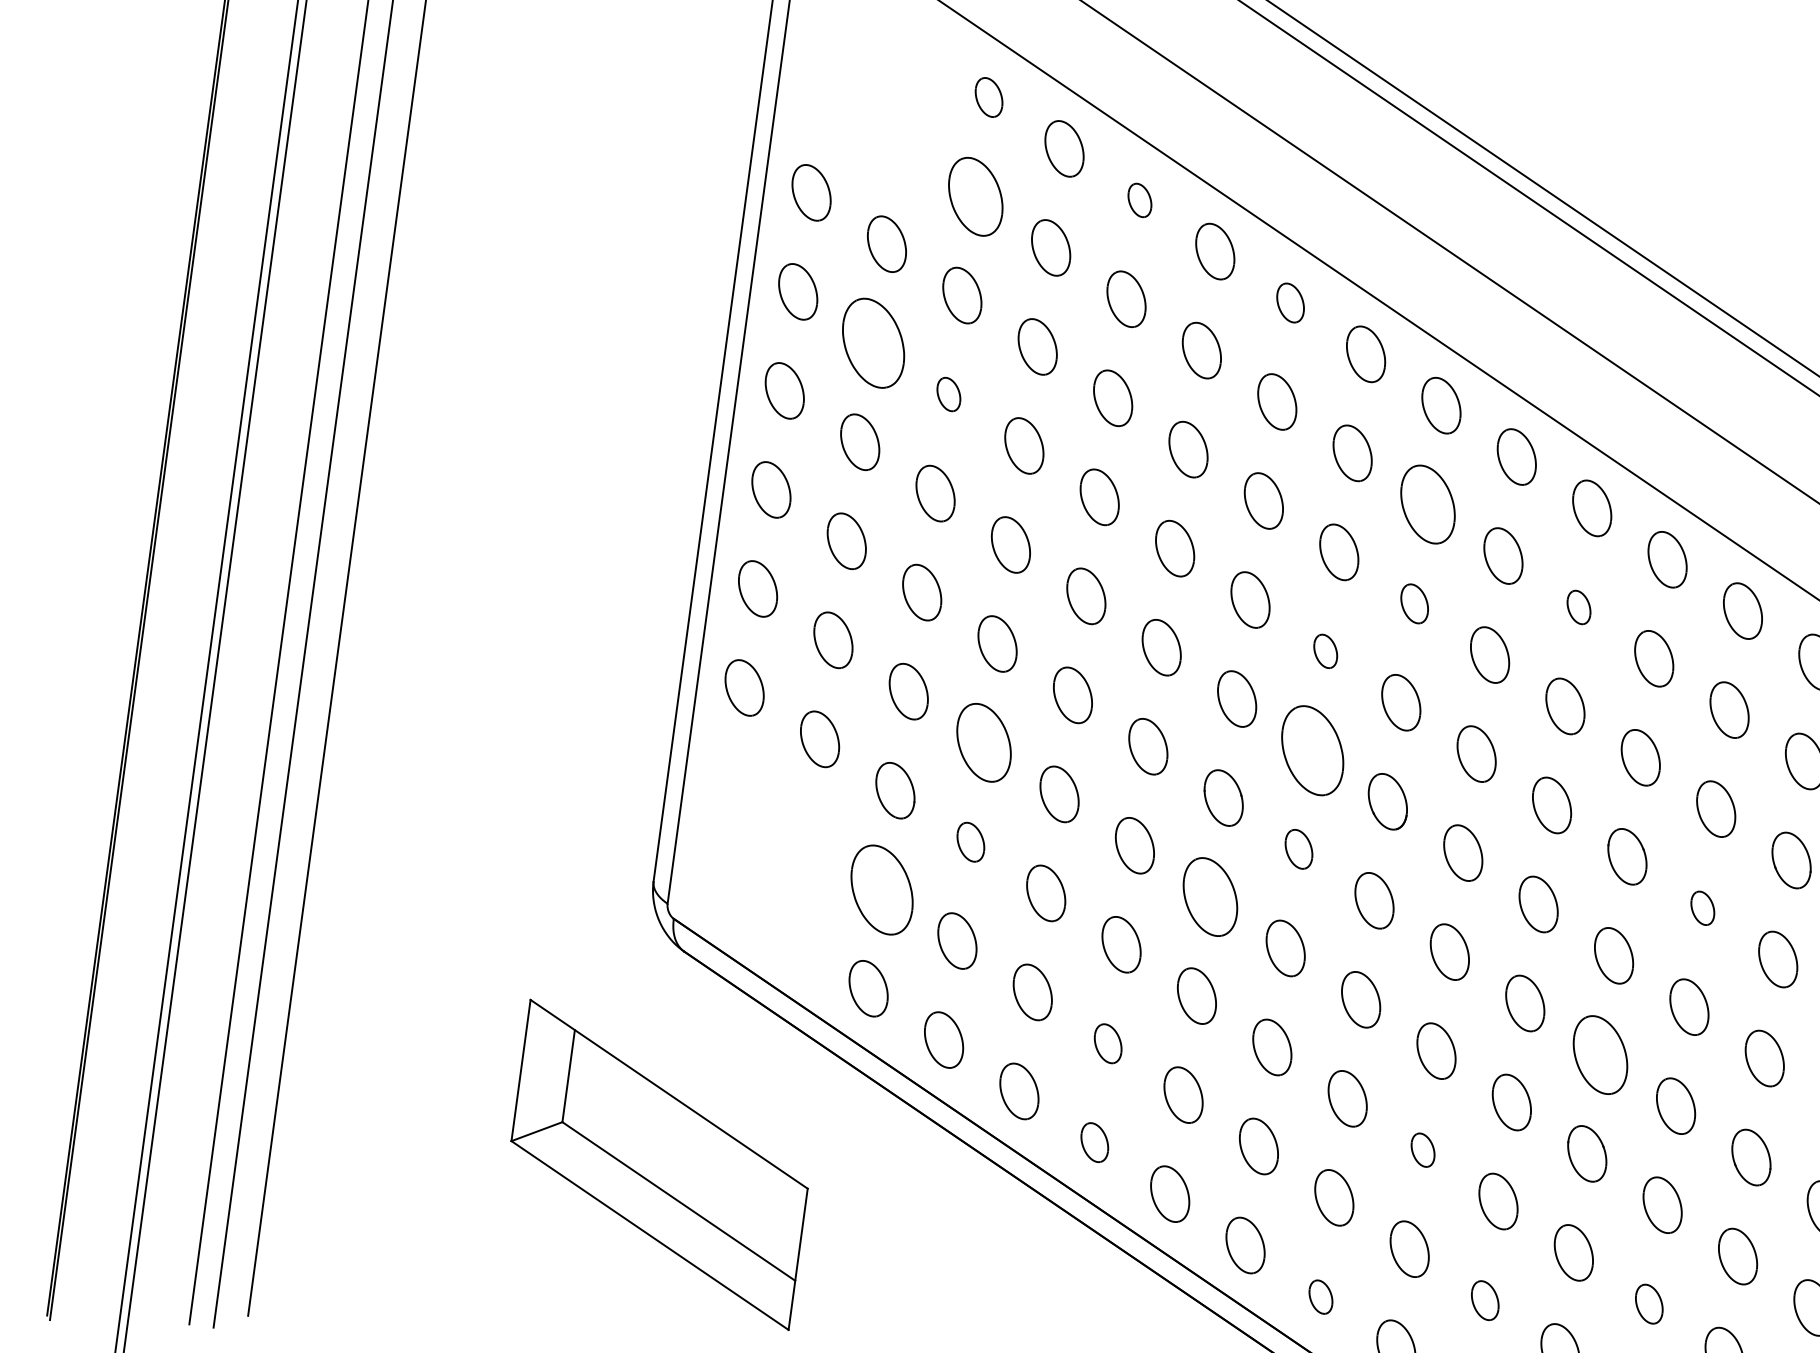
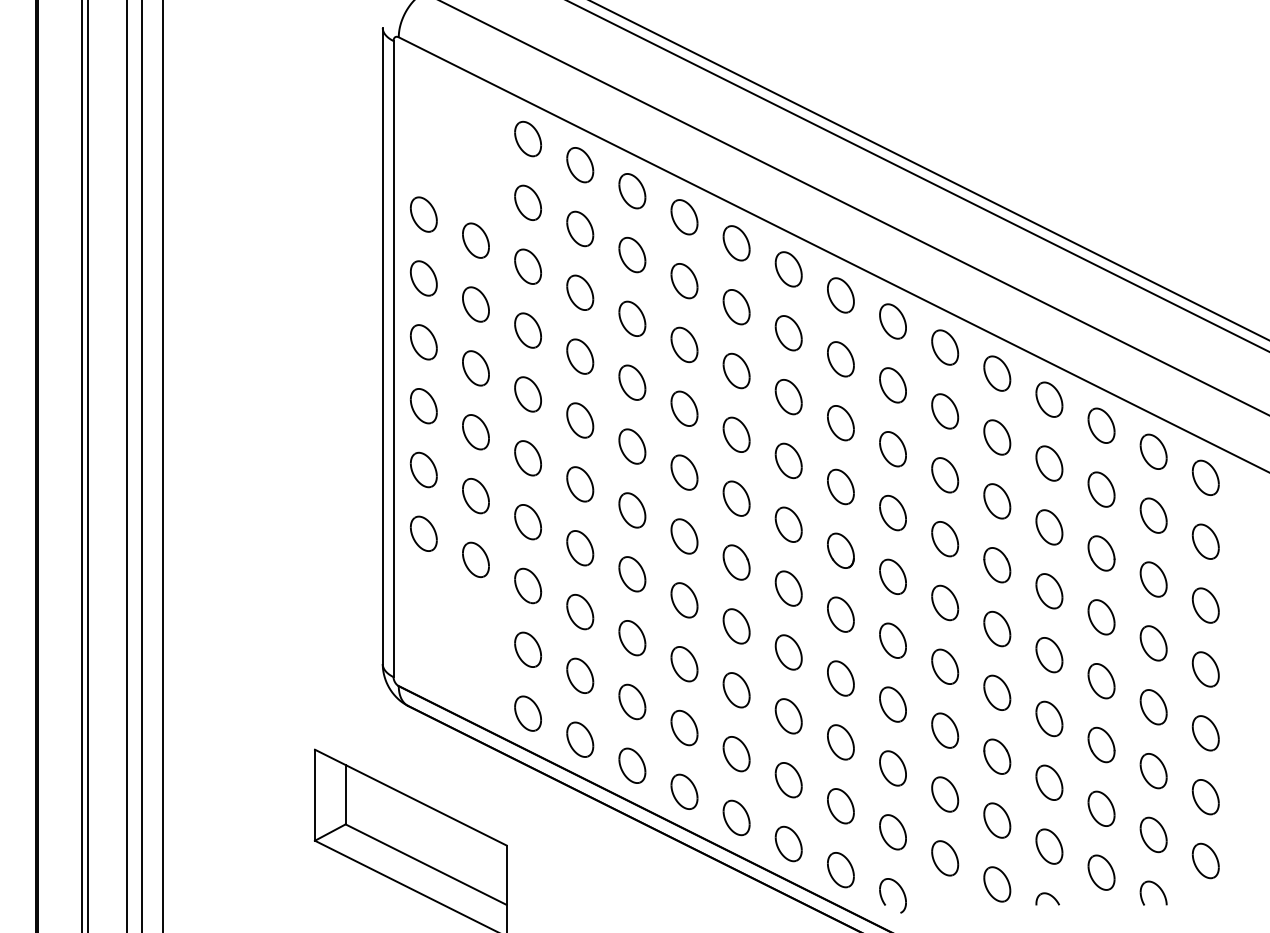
part: (988, 96) -> (527, 138), size x1.43
part: (974, 195) -> (527, 202), size x0.71
part: (1140, 200) -> (632, 191), size x1.67
part: (1290, 303) -> (736, 243), size x1.43
part: (872, 343) -> (475, 304), size x0.62
part: (948, 394) -> (527, 330), size x1.67
part: (1427, 504) -> (840, 359), size x0.71
part: (1413, 604) -> (840, 423), size x1.43
part: (1579, 607) -> (945, 411), size x1.67
part: (1325, 650) -> (788, 460), size x1.67
part: (984, 743) -> (580, 548), size x0.71
part: (1312, 749) -> (788, 524), size x0.62
part: (971, 842) -> (580, 612), size x1.43
part: (1298, 849) -> (788, 588), size x1.43
part: (881, 889) -> (527, 649), size x0.62
part: (1210, 897) -> (736, 626), size x0.71
part: (1702, 908) -> (1049, 591), size x1.67
part: (1108, 1042) -> (684, 727), size x1.43
part: (1601, 1054) -> (997, 692), size x0.71
part: (1094, 1142) -> (684, 791), size x1.43
part: (1422, 1150) -> (892, 768), size x1.67
part: (1320, 1297) -> (840, 870), size x1.67
part: (1485, 1300) -> (945, 858), size x1.43
part: (1649, 1304) -> (1049, 846), size x1.43

